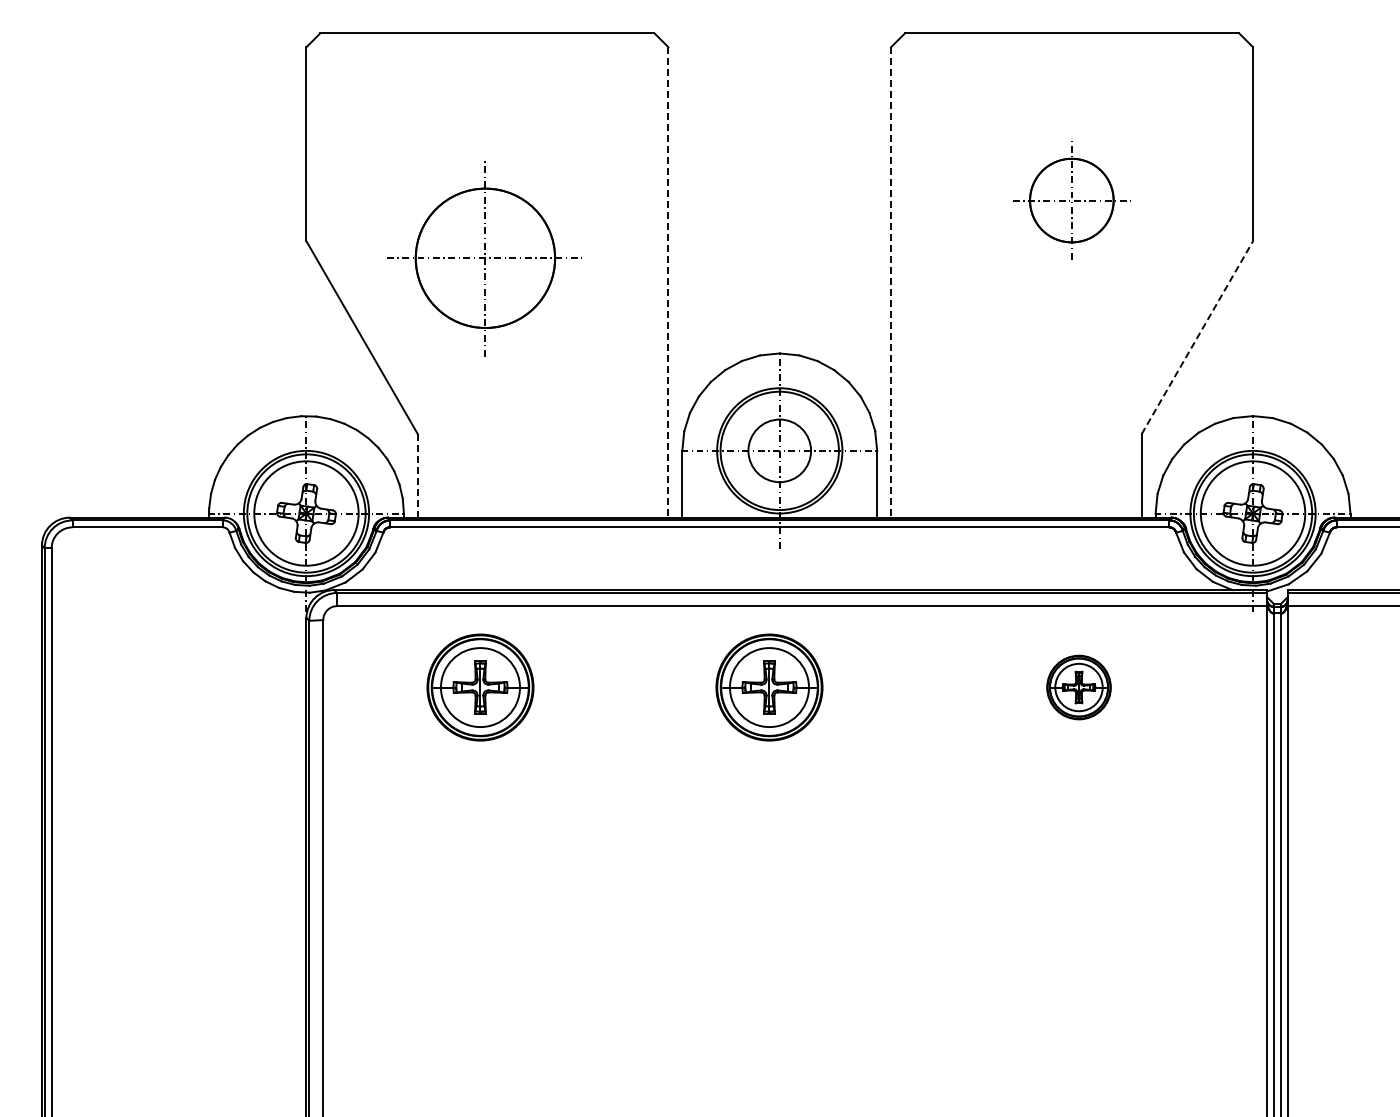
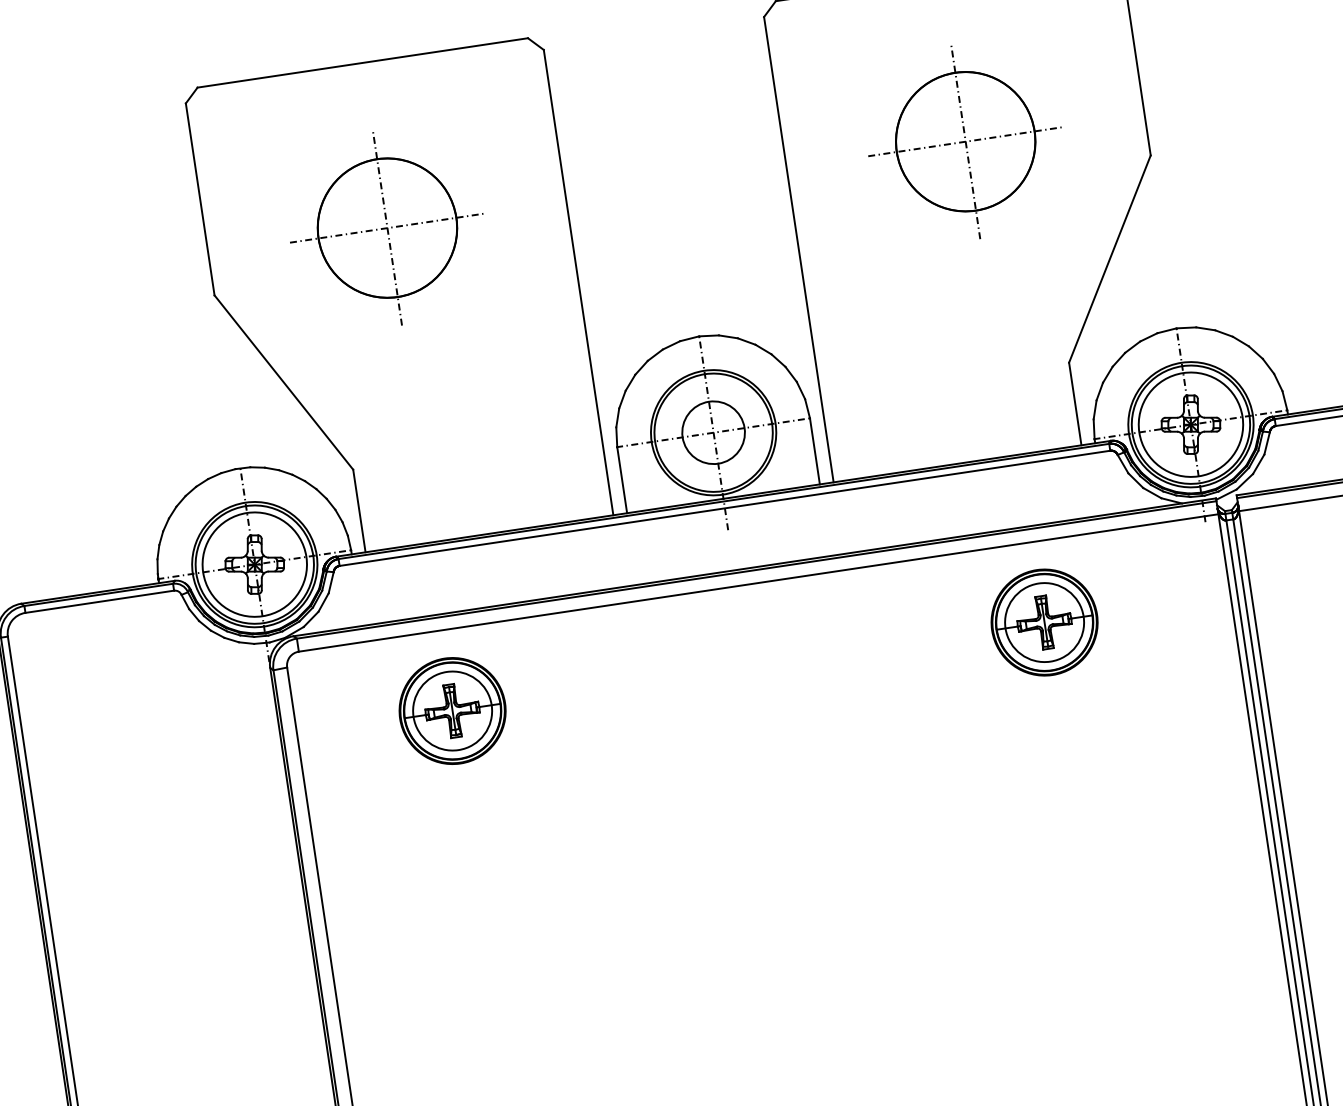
part: (1071, 200) -> (965, 141), size x1.67
part: (484, 258) -> (386, 228), moved
line: (668, 282) -> (578, 282), dashed -> solid
line: (891, 282) -> (799, 249), dashed -> solid
line: (1197, 337) -> (1110, 258), dashed -> solid
line: (417, 475) -> (358, 510), dashed -> solid
part: (769, 687) -> (738, 668), removed
part: (1078, 687) -> (1044, 622), size x1.67

